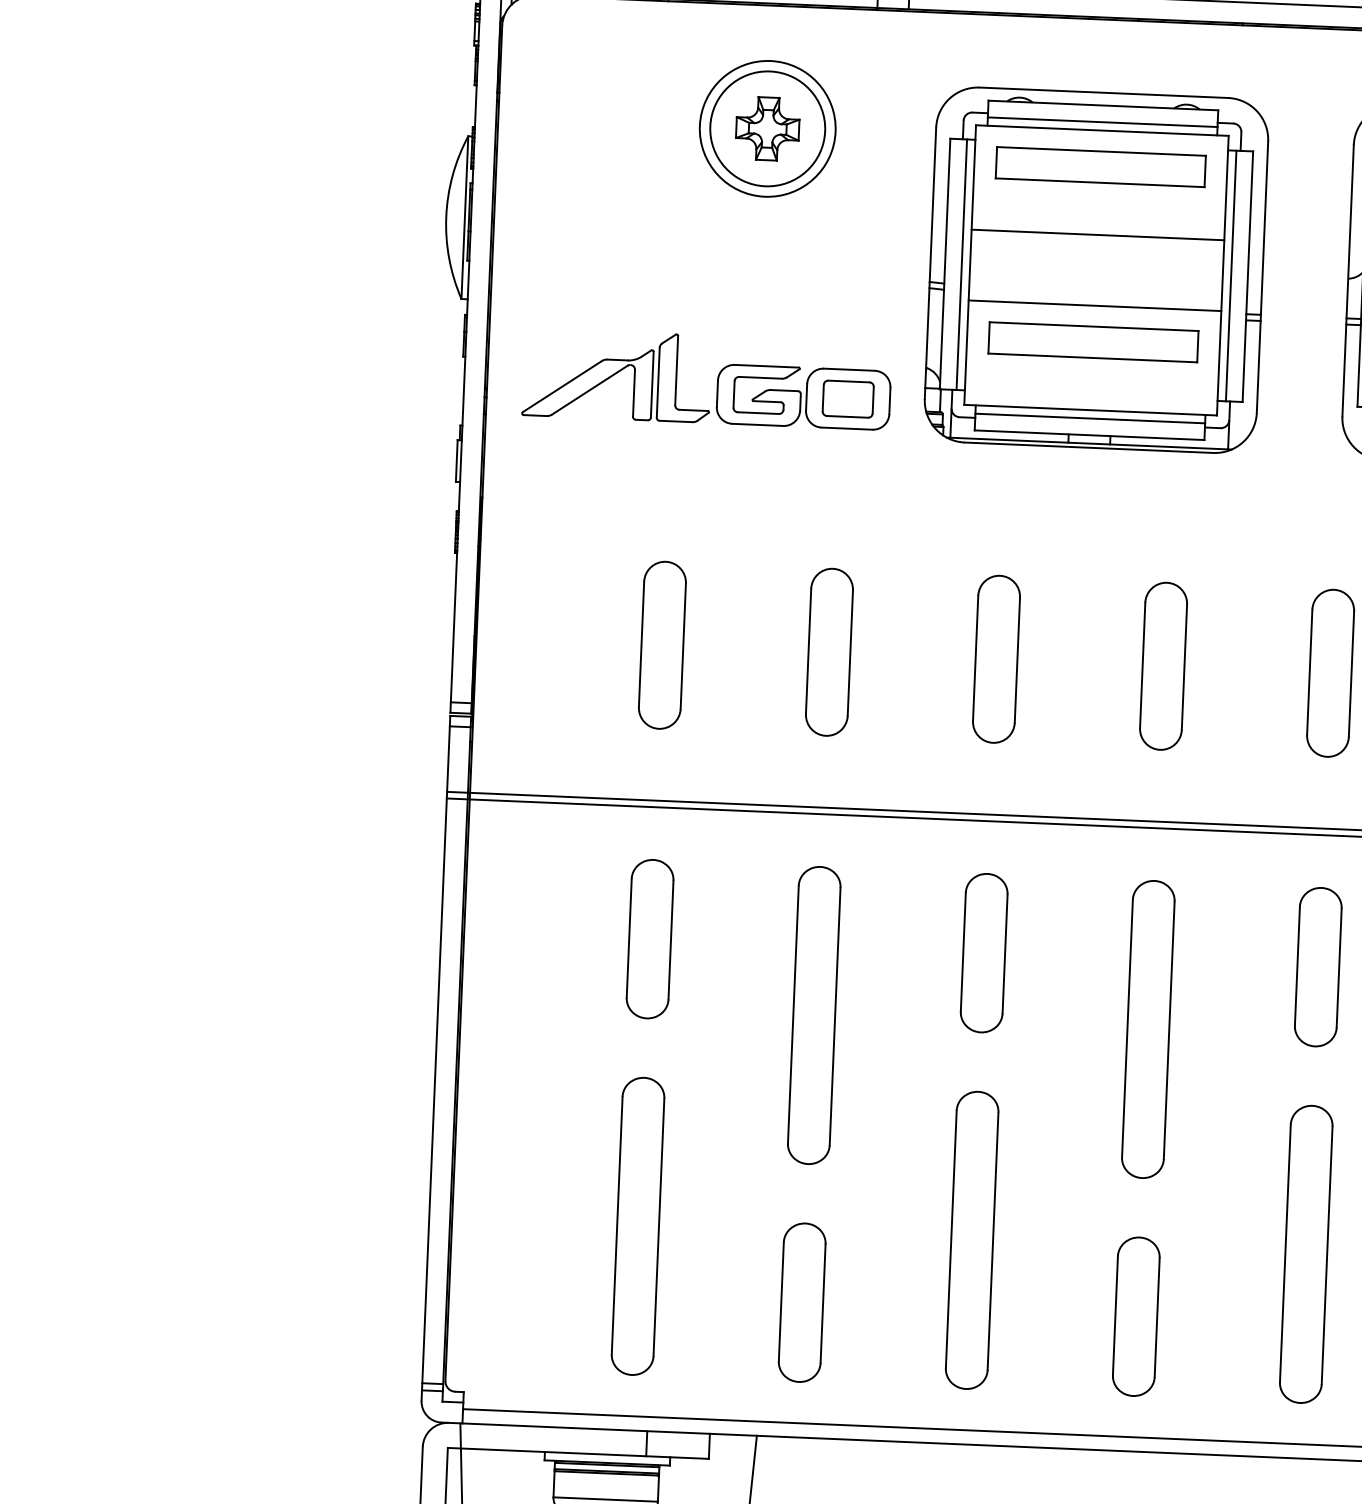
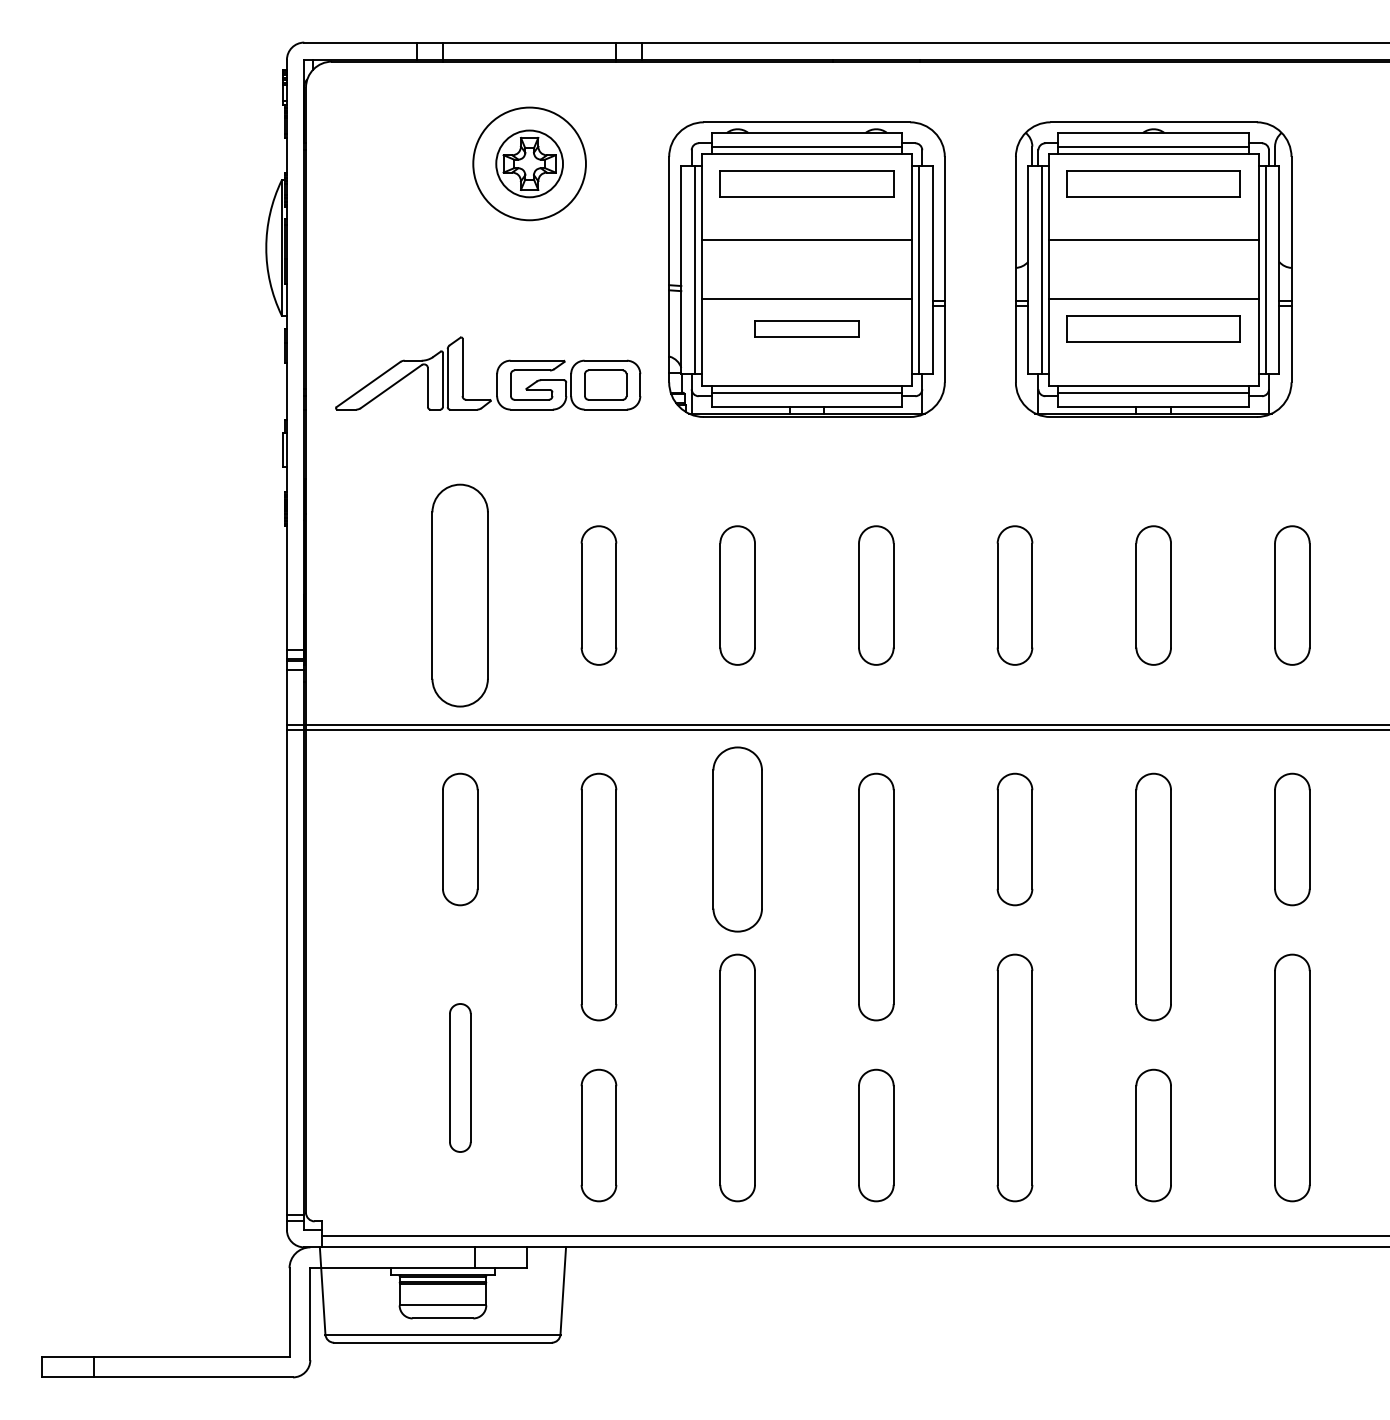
circle: (767, 128) -> (529, 163), size x0.7
part: (1092, 341) -> (806, 328), size x0.6
part: (662, 645) -> (460, 595), size x1.6
part: (984, 953) -> (737, 839), size x1.4
part: (638, 1225) -> (460, 1077), size x0.6

